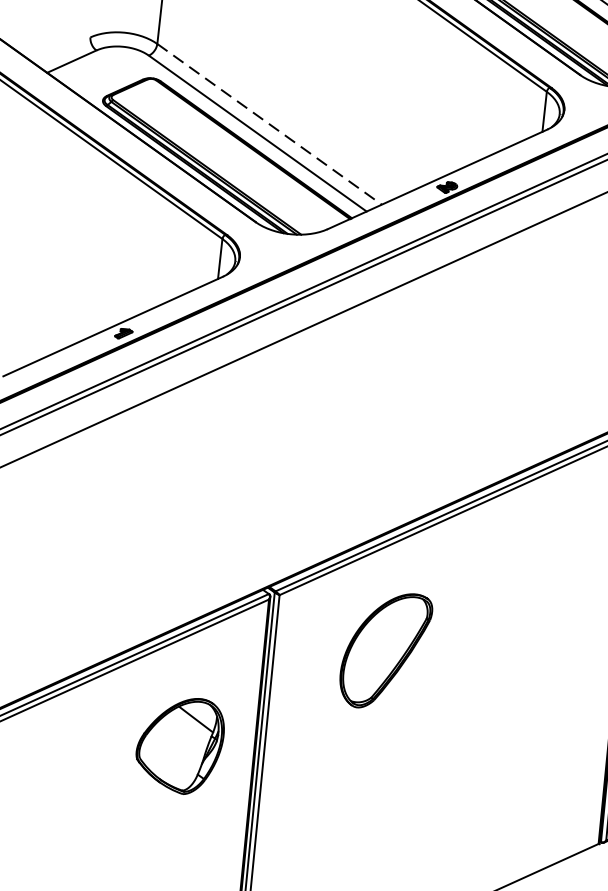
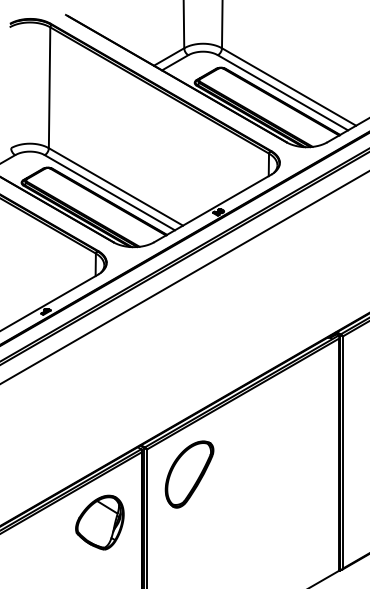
line: (270, 125) -> (116, 187), dashed -> solid
part: (385, 650) -> (189, 474), moved
part: (179, 744) -> (99, 522), moved

